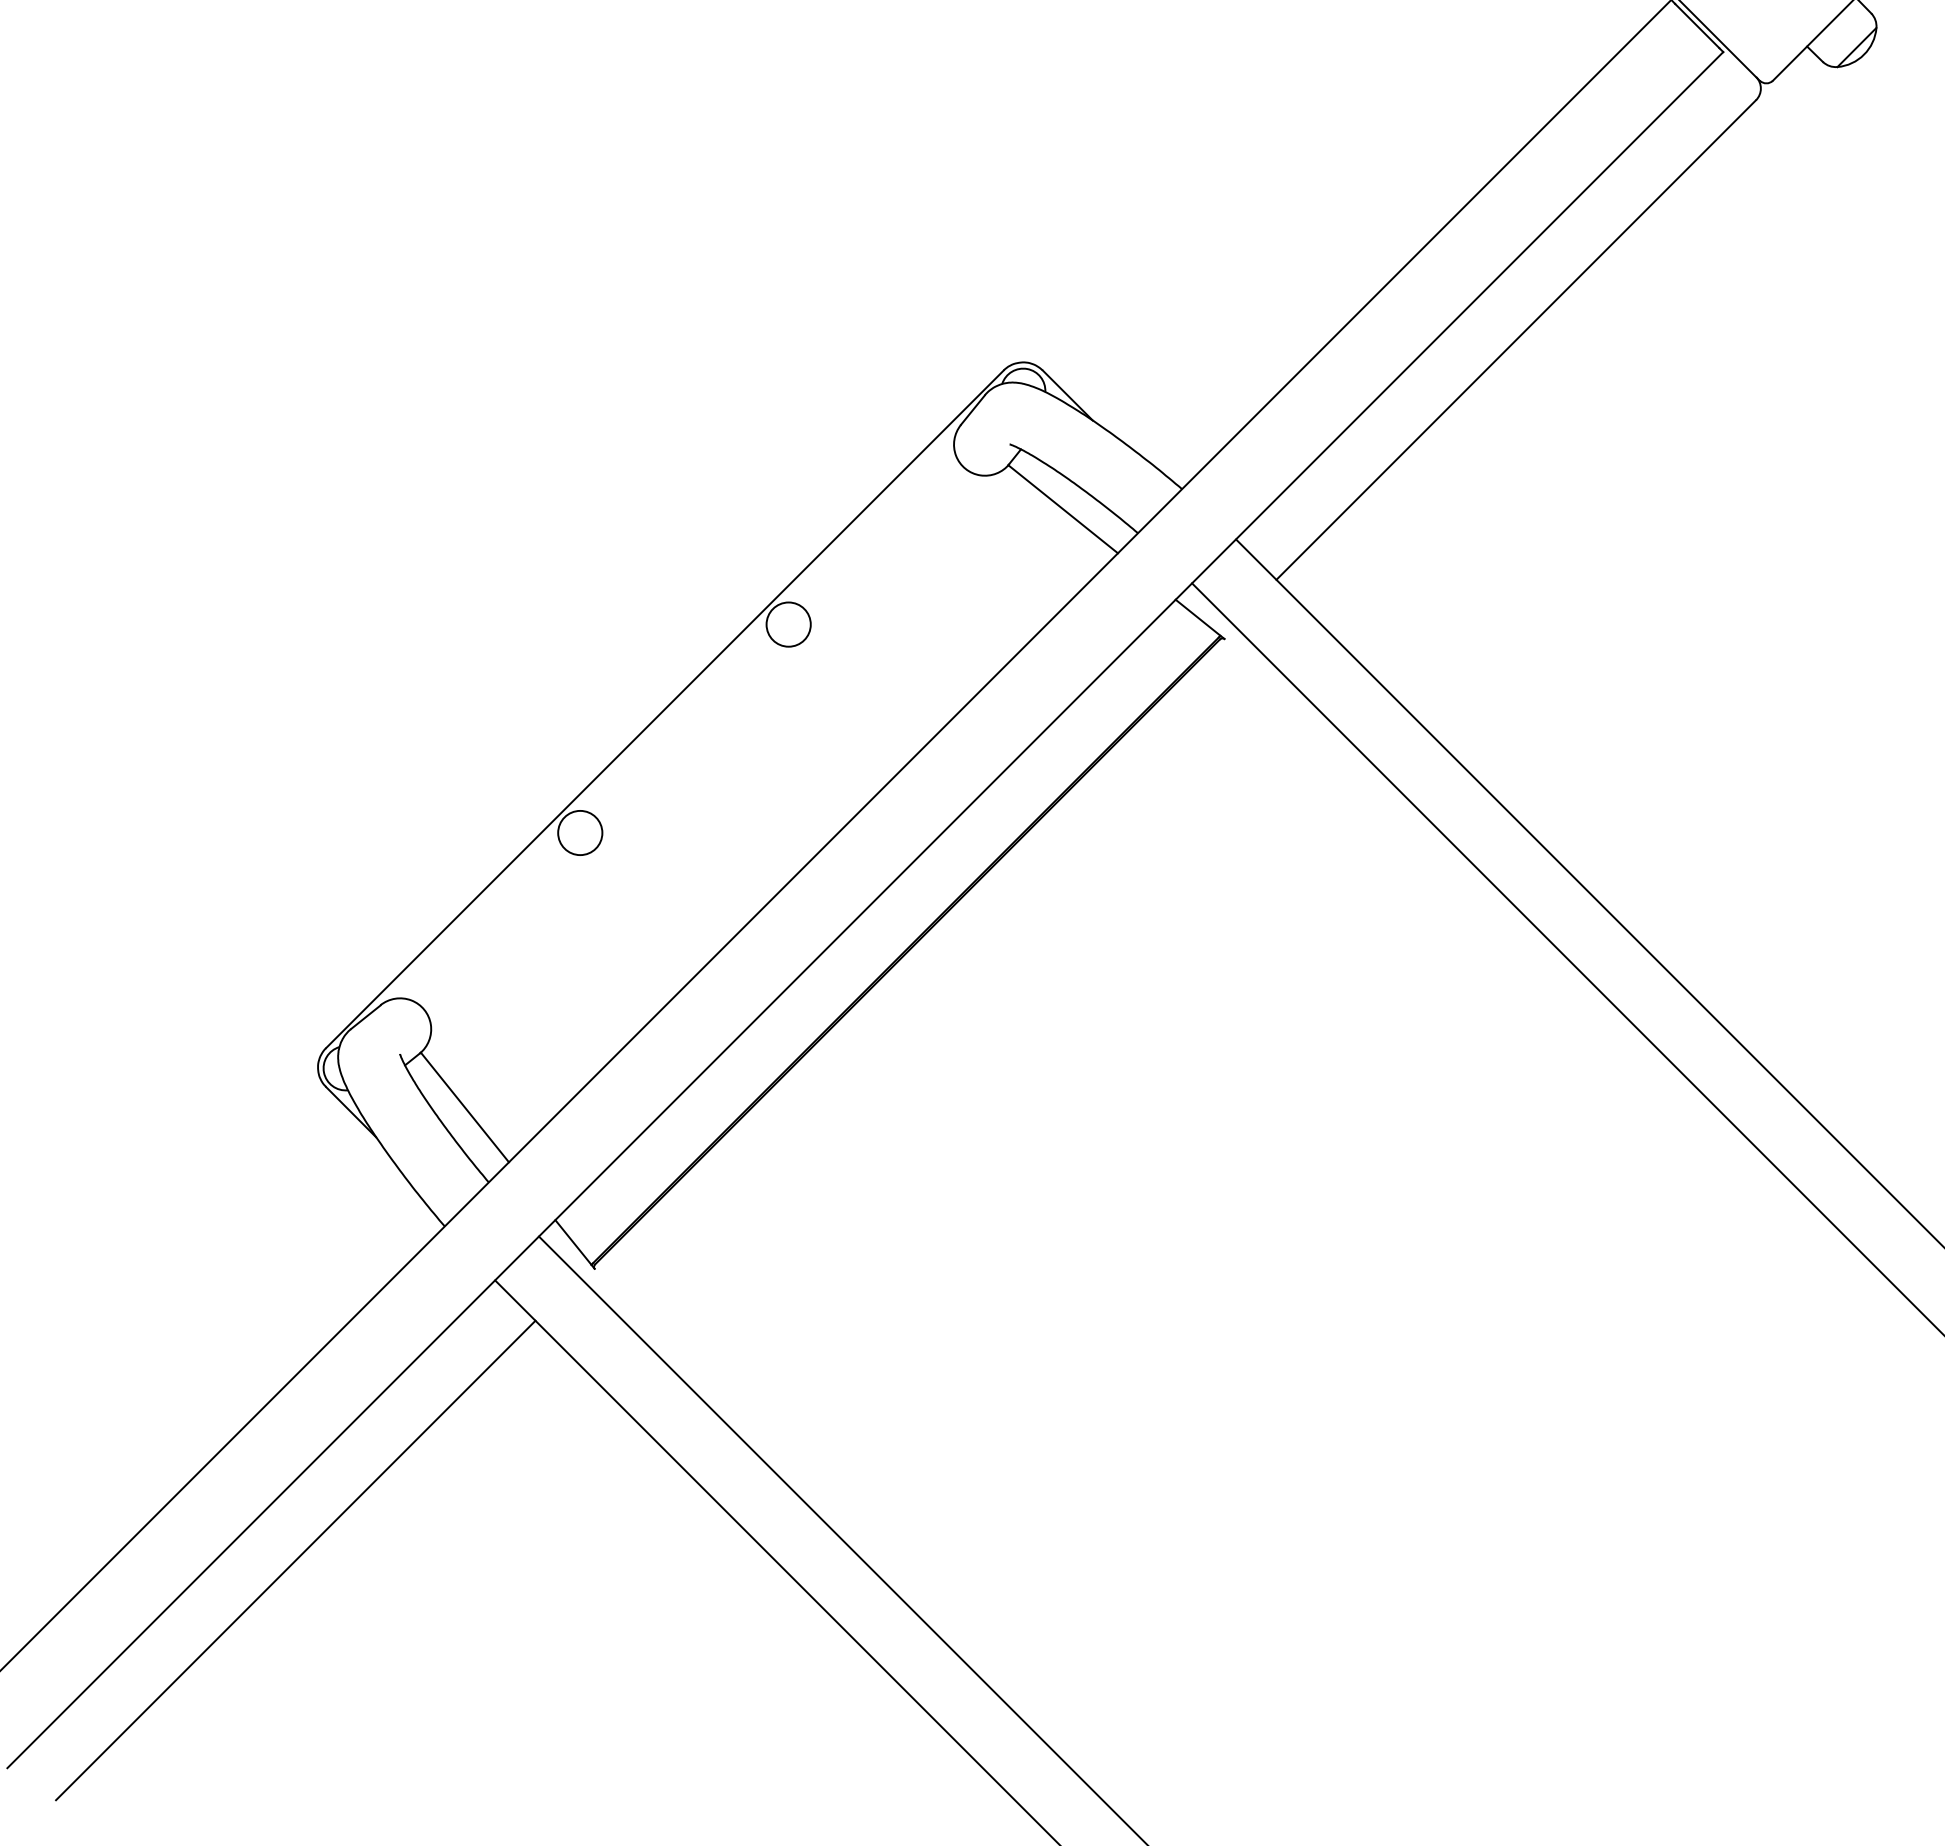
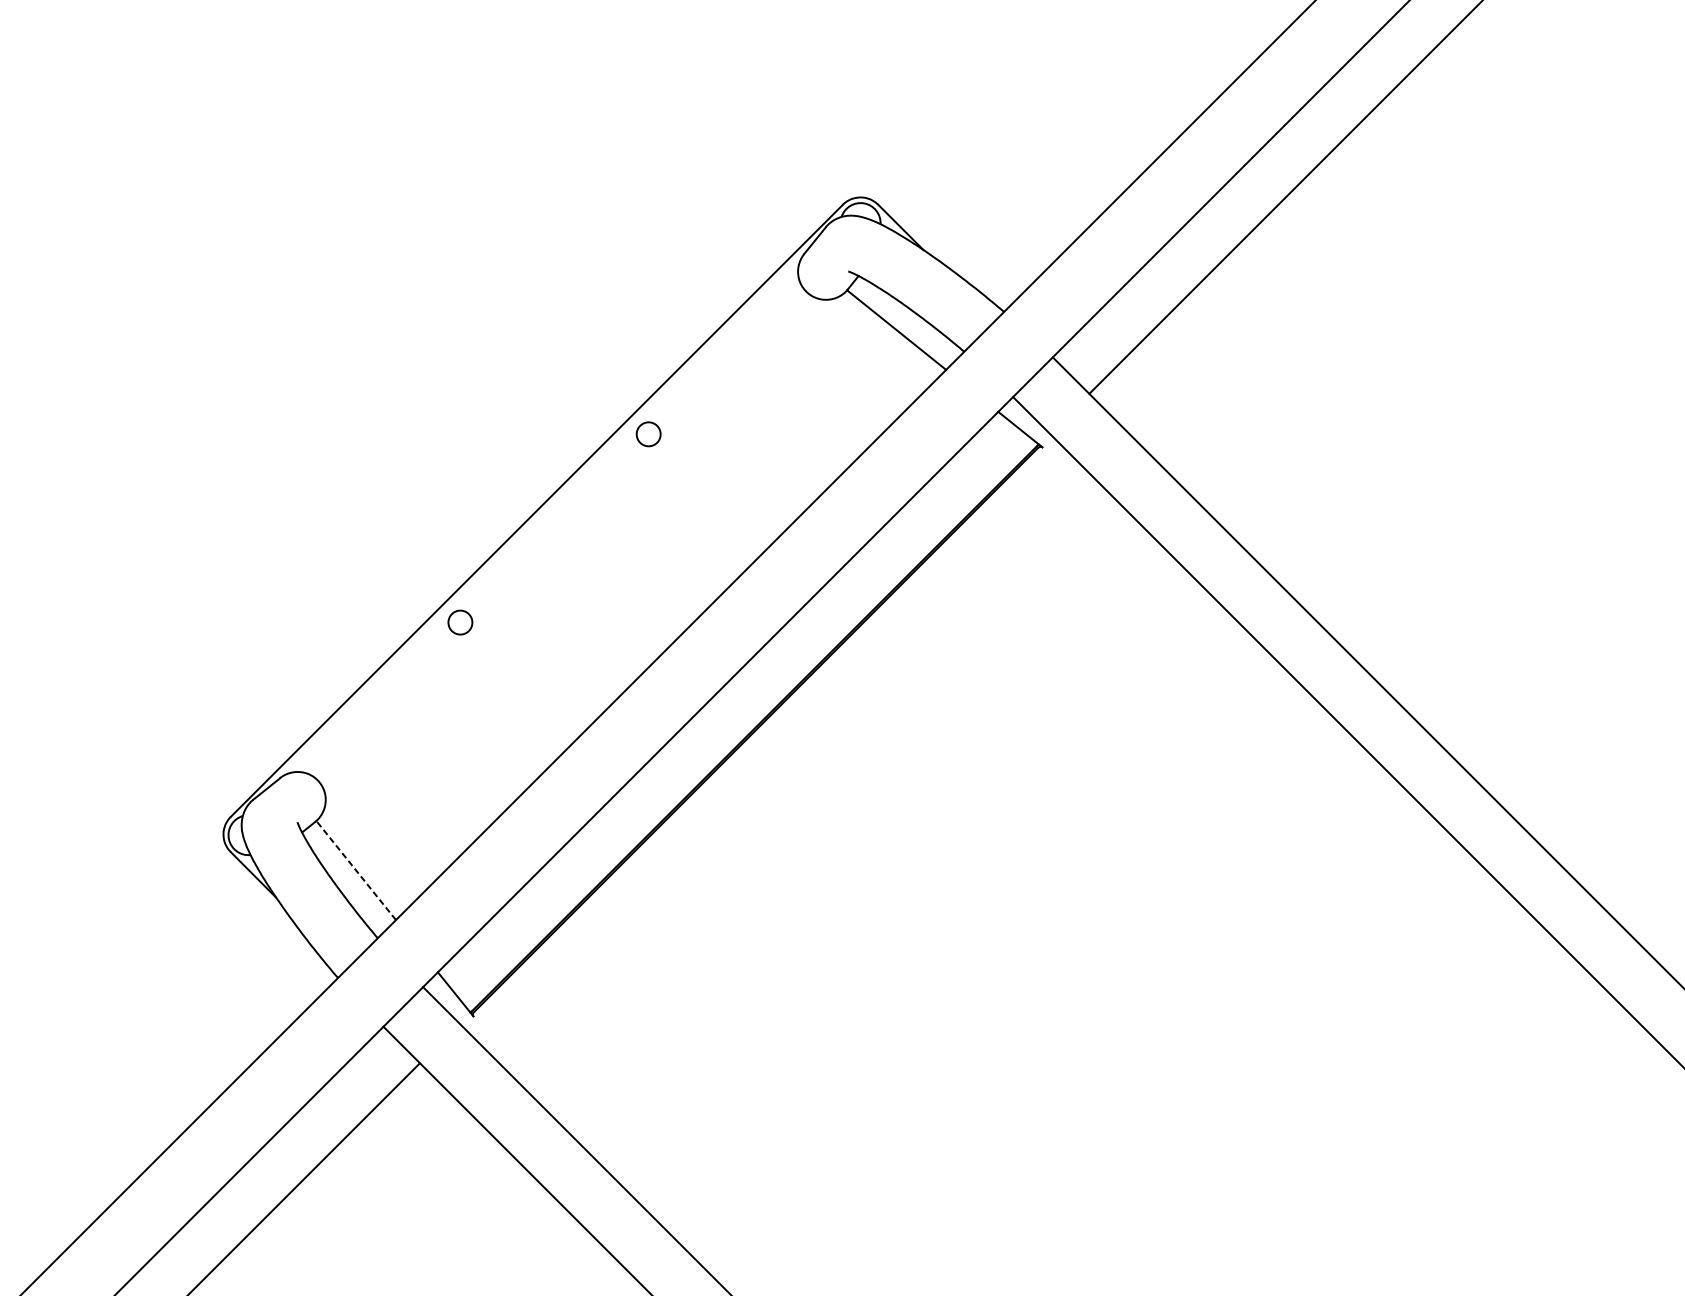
circle: (788, 624) -> (648, 434), size x0.6
circle: (580, 832) -> (460, 622), size x0.6
line: (464, 1107) -> (355, 870), solid -> dashed

